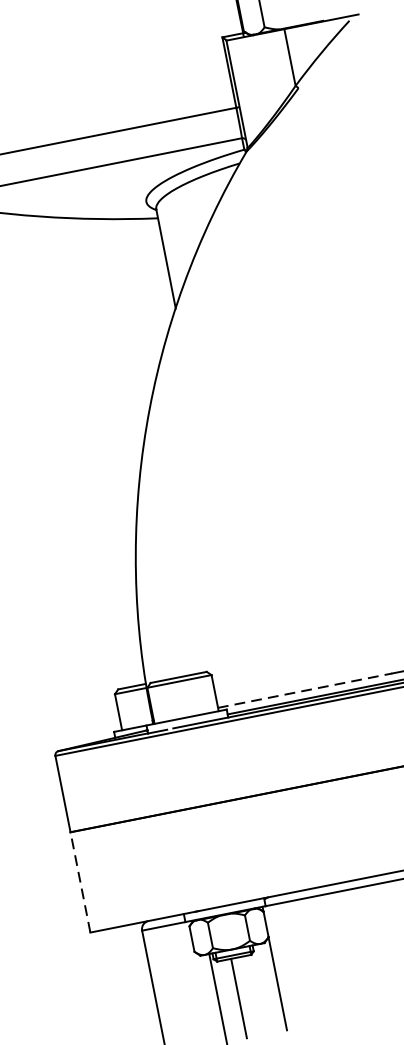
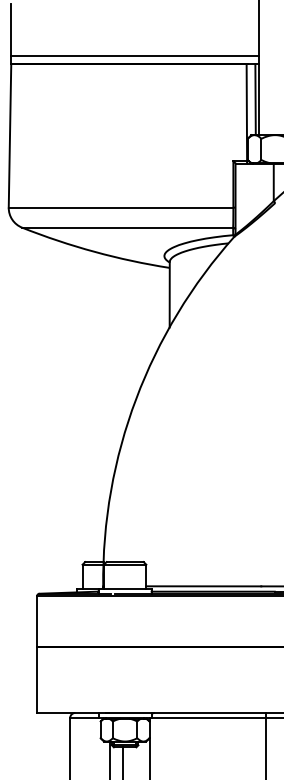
line: (304, 690) -> (203, 586), dashed -> solid
line: (81, 881) -> (37, 679), dashed -> solid

